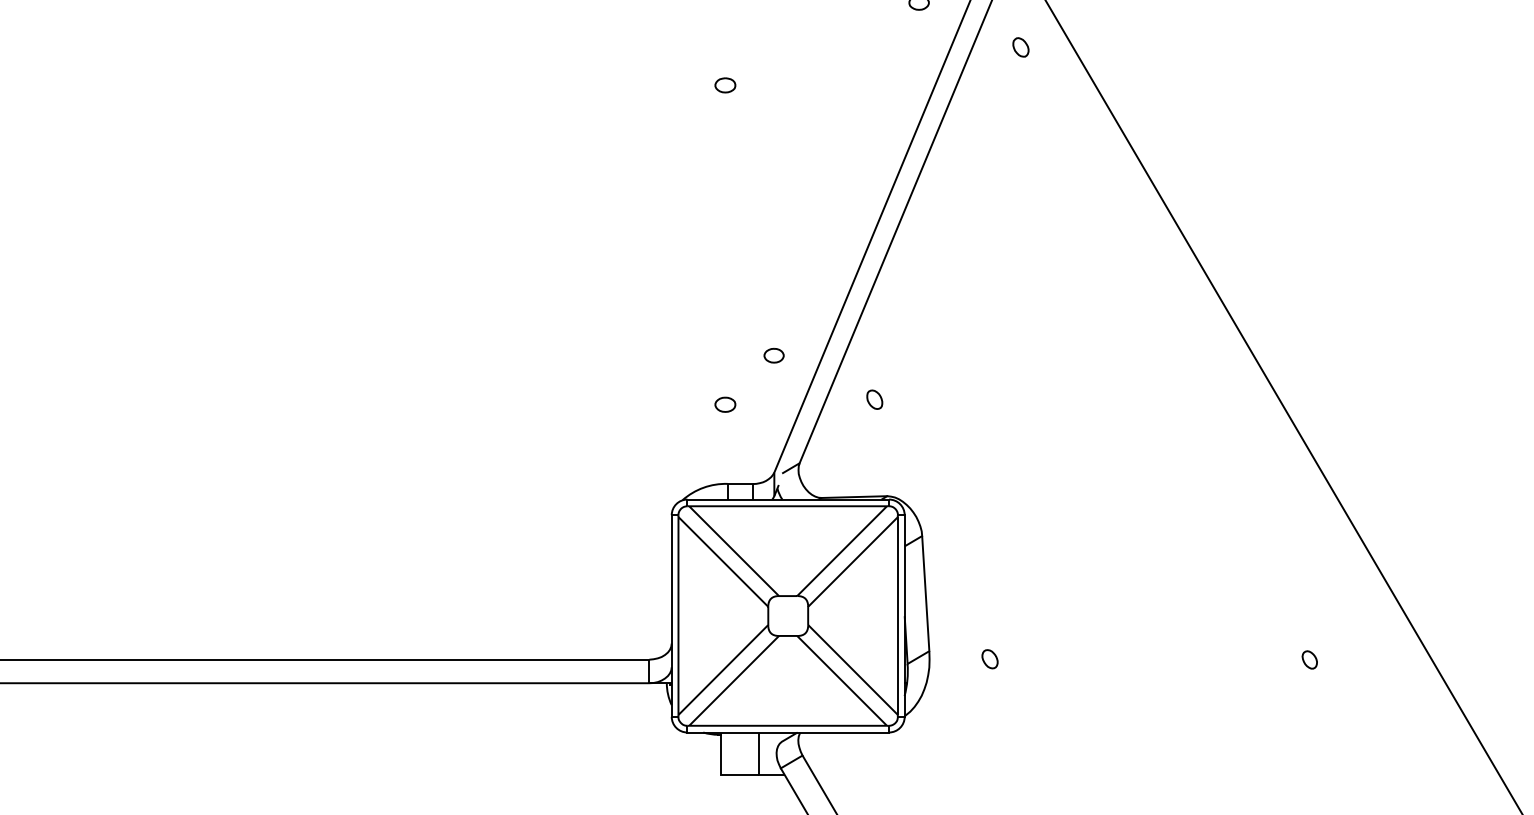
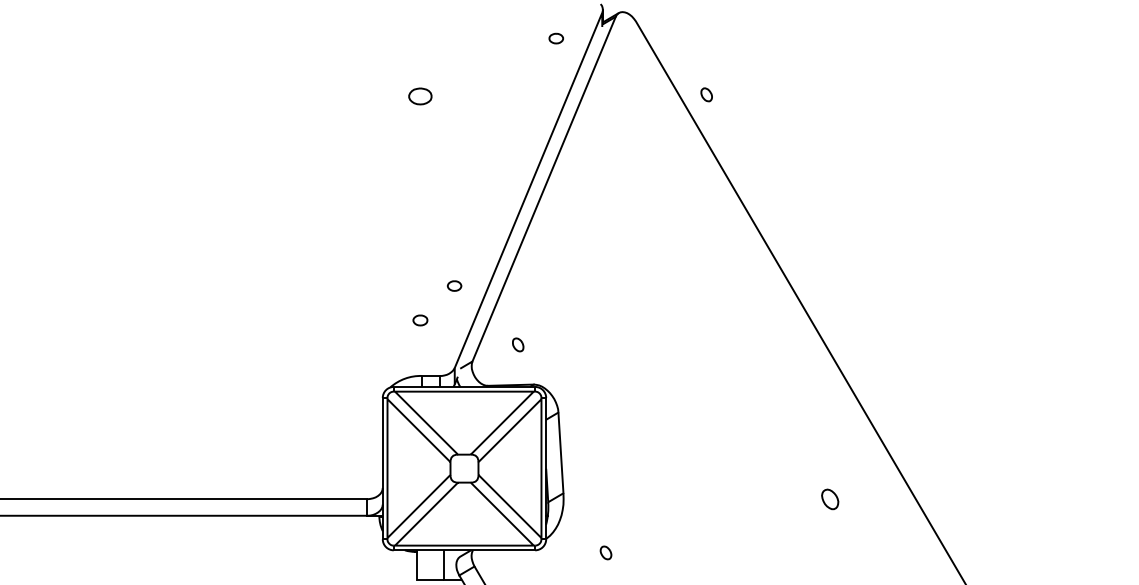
part: (1020, 46) -> (706, 94), moved
part: (725, 85) -> (420, 96), size x1.6
part: (875, 399) -> (518, 344), moved
part: (989, 658) -> (605, 552), moved
part: (1310, 660) -> (830, 499), size x1.6

